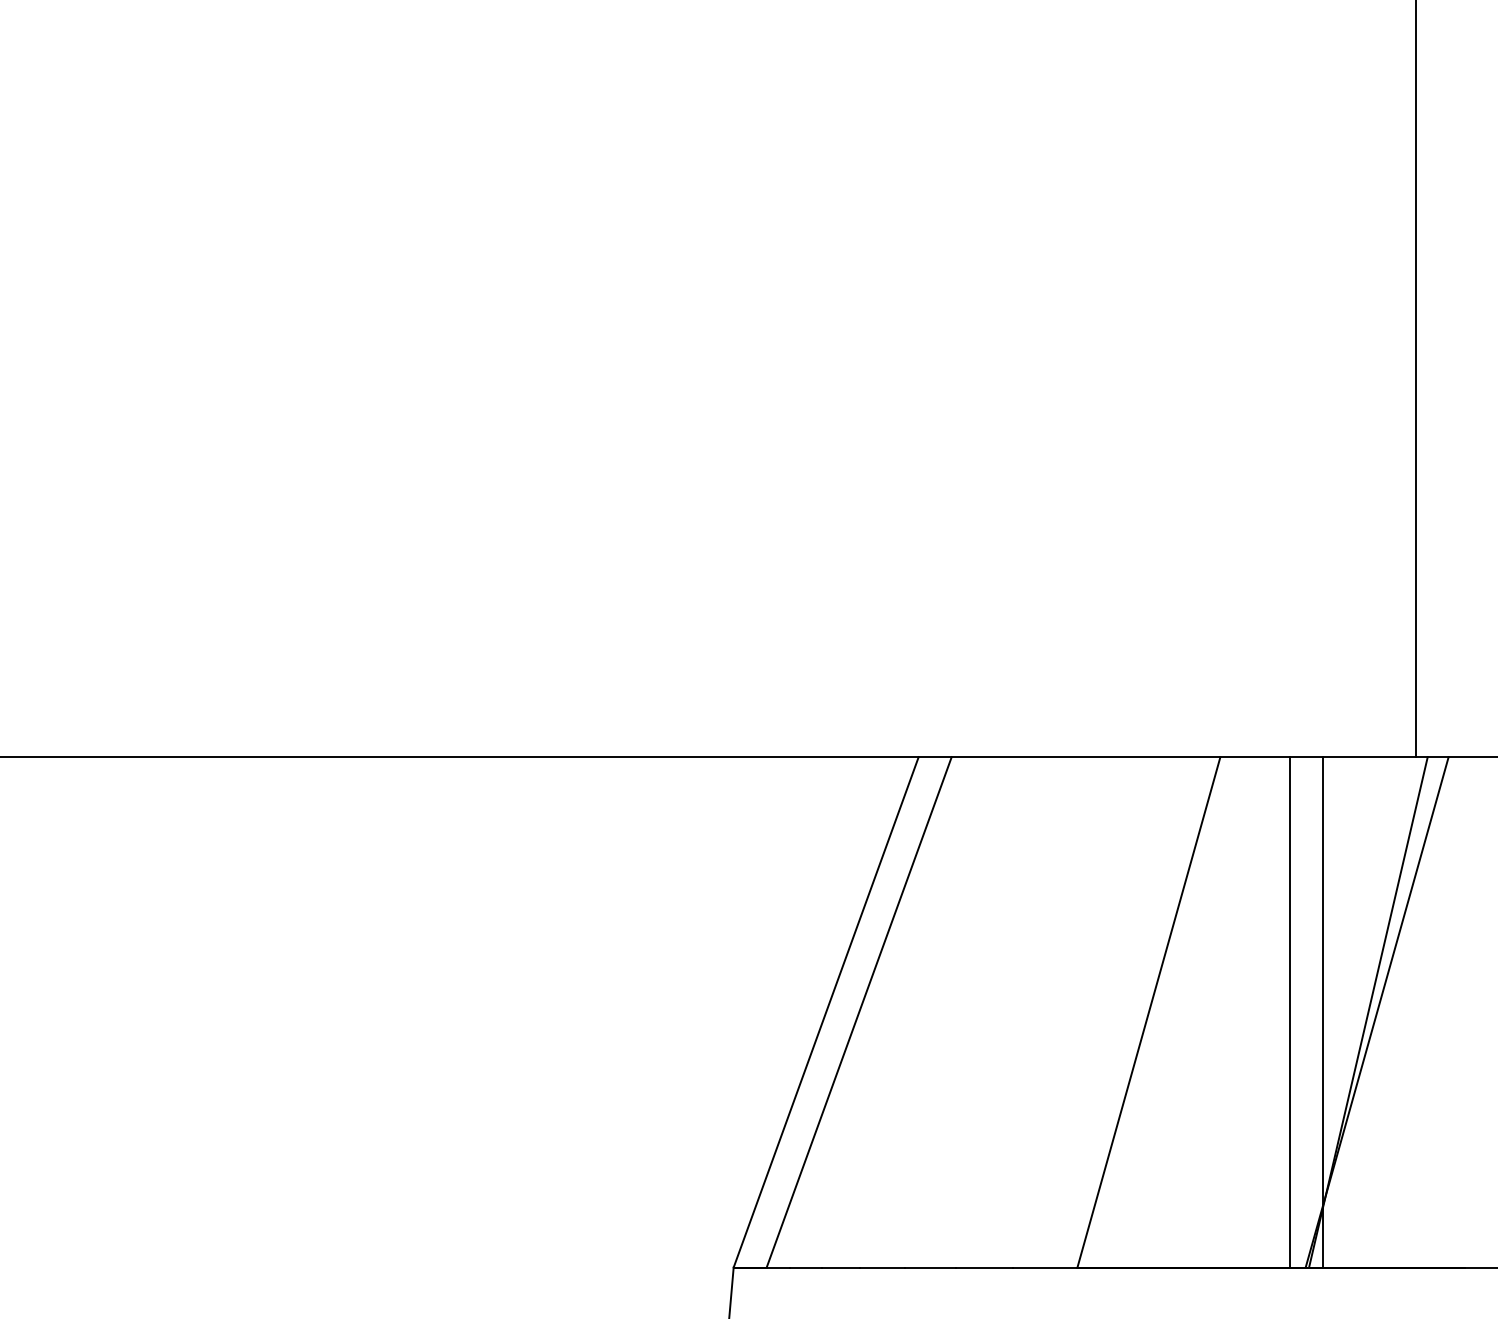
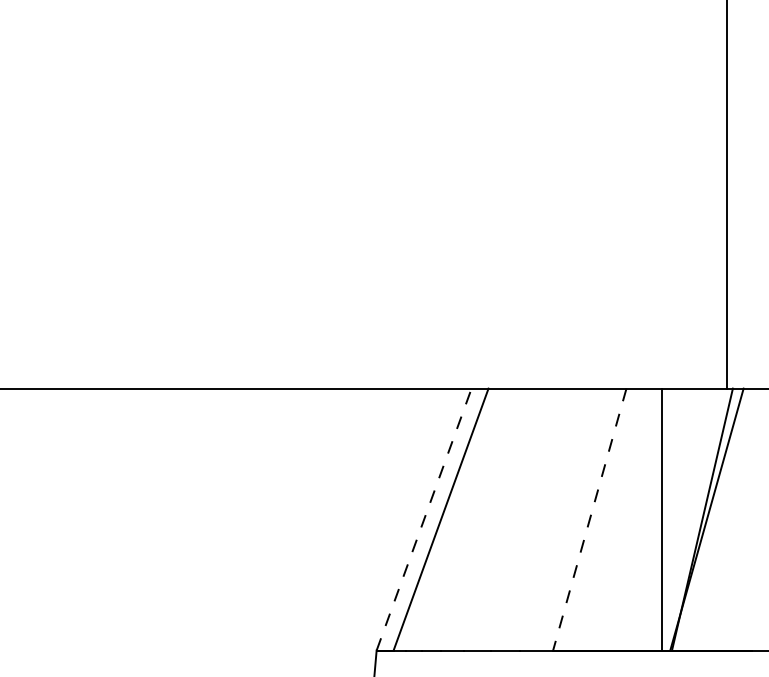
line: (826, 1012) -> (424, 519), solid -> dashed
line: (1321, 1012) -> (678, 519), removed
line: (1148, 1014) -> (589, 520), solid -> dashed

